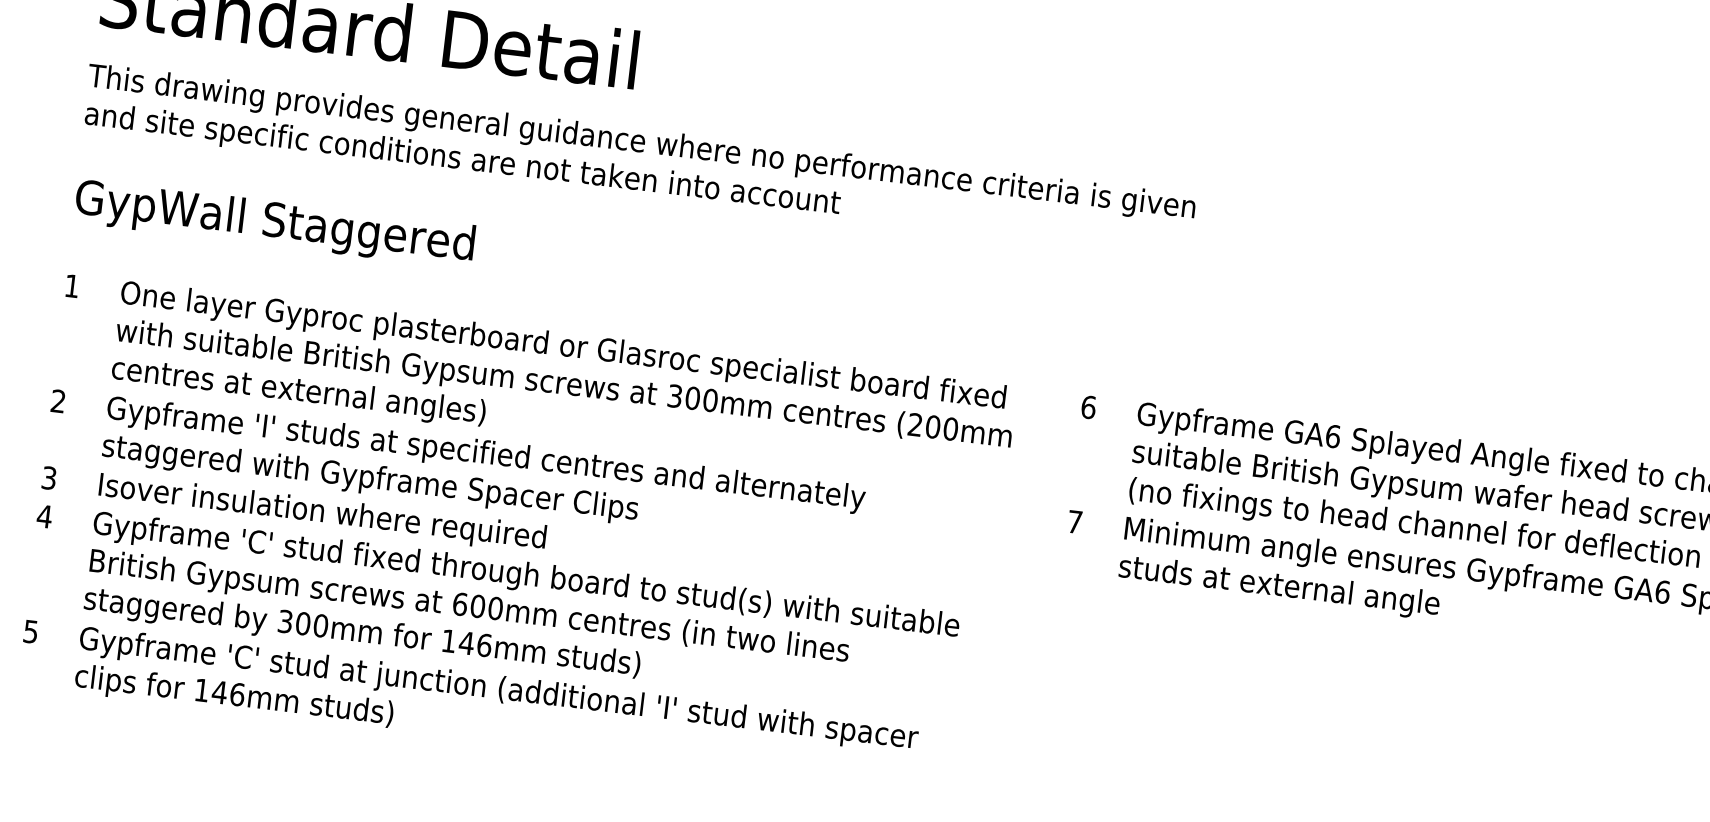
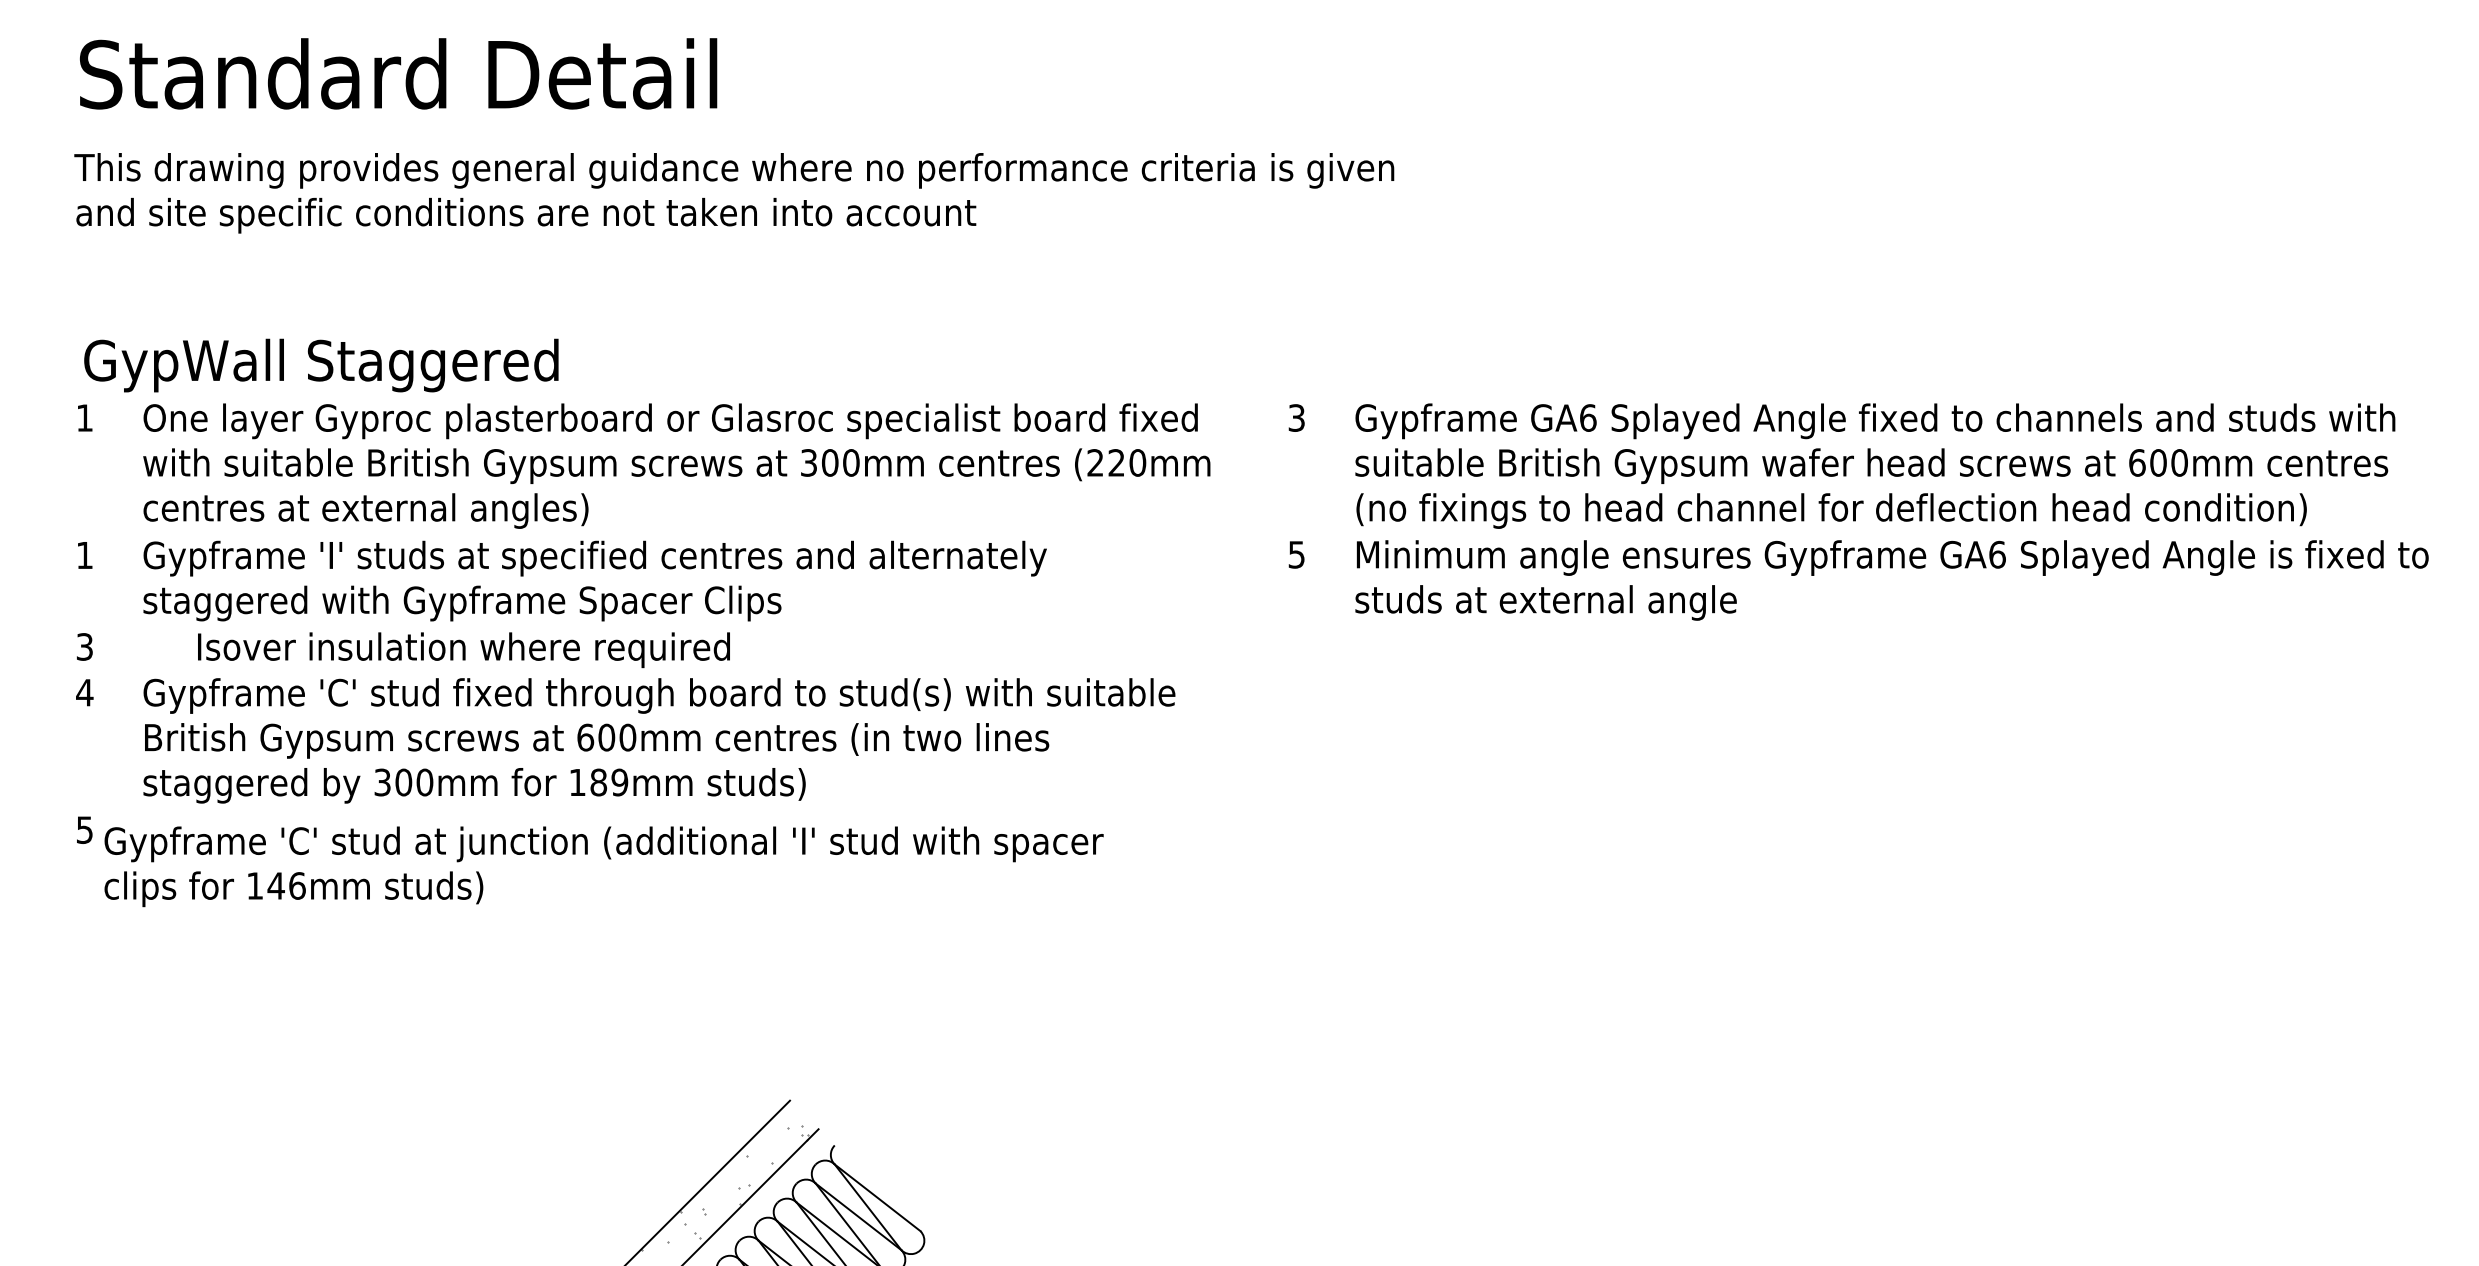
text: (274, 223) -> (321, 365), moved
text: (58, 400) -> (84, 554), 2 -> 1
text: (1088, 406) -> (1296, 417), 6 -> 3
text: (933, 426) -> (1116, 462), (200mm -> (220mm
text: (322, 513) -> (463, 650), moved
text: (1074, 521) -> (1296, 554), 7 -> 5
text: (474, 644) -> (608, 782), 146mm -> 189mm
text: (496, 708) -> (603, 866), moved

